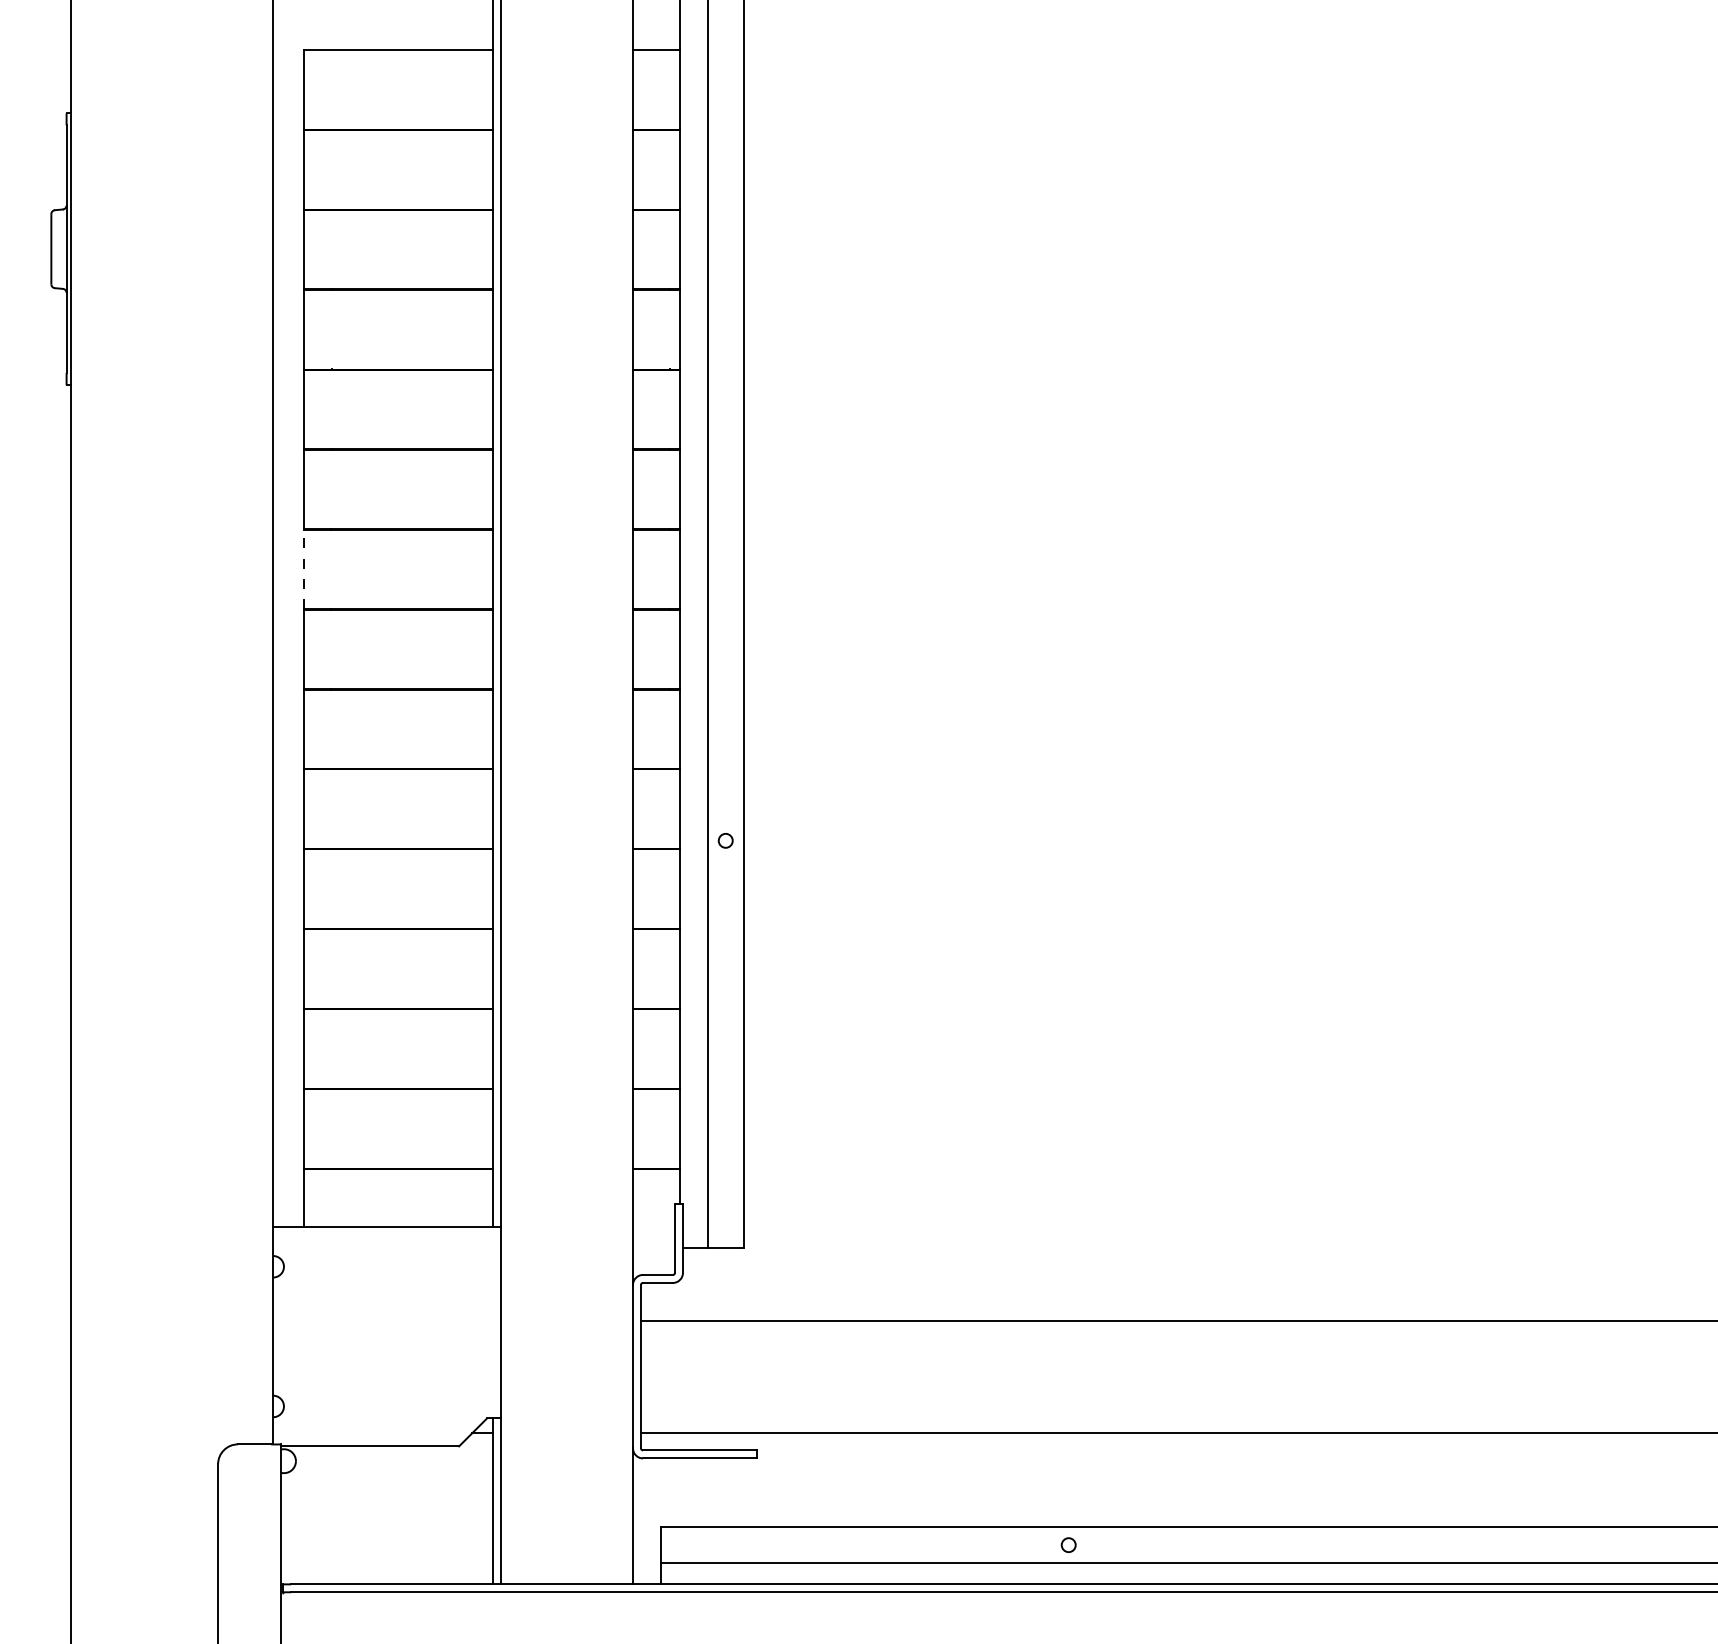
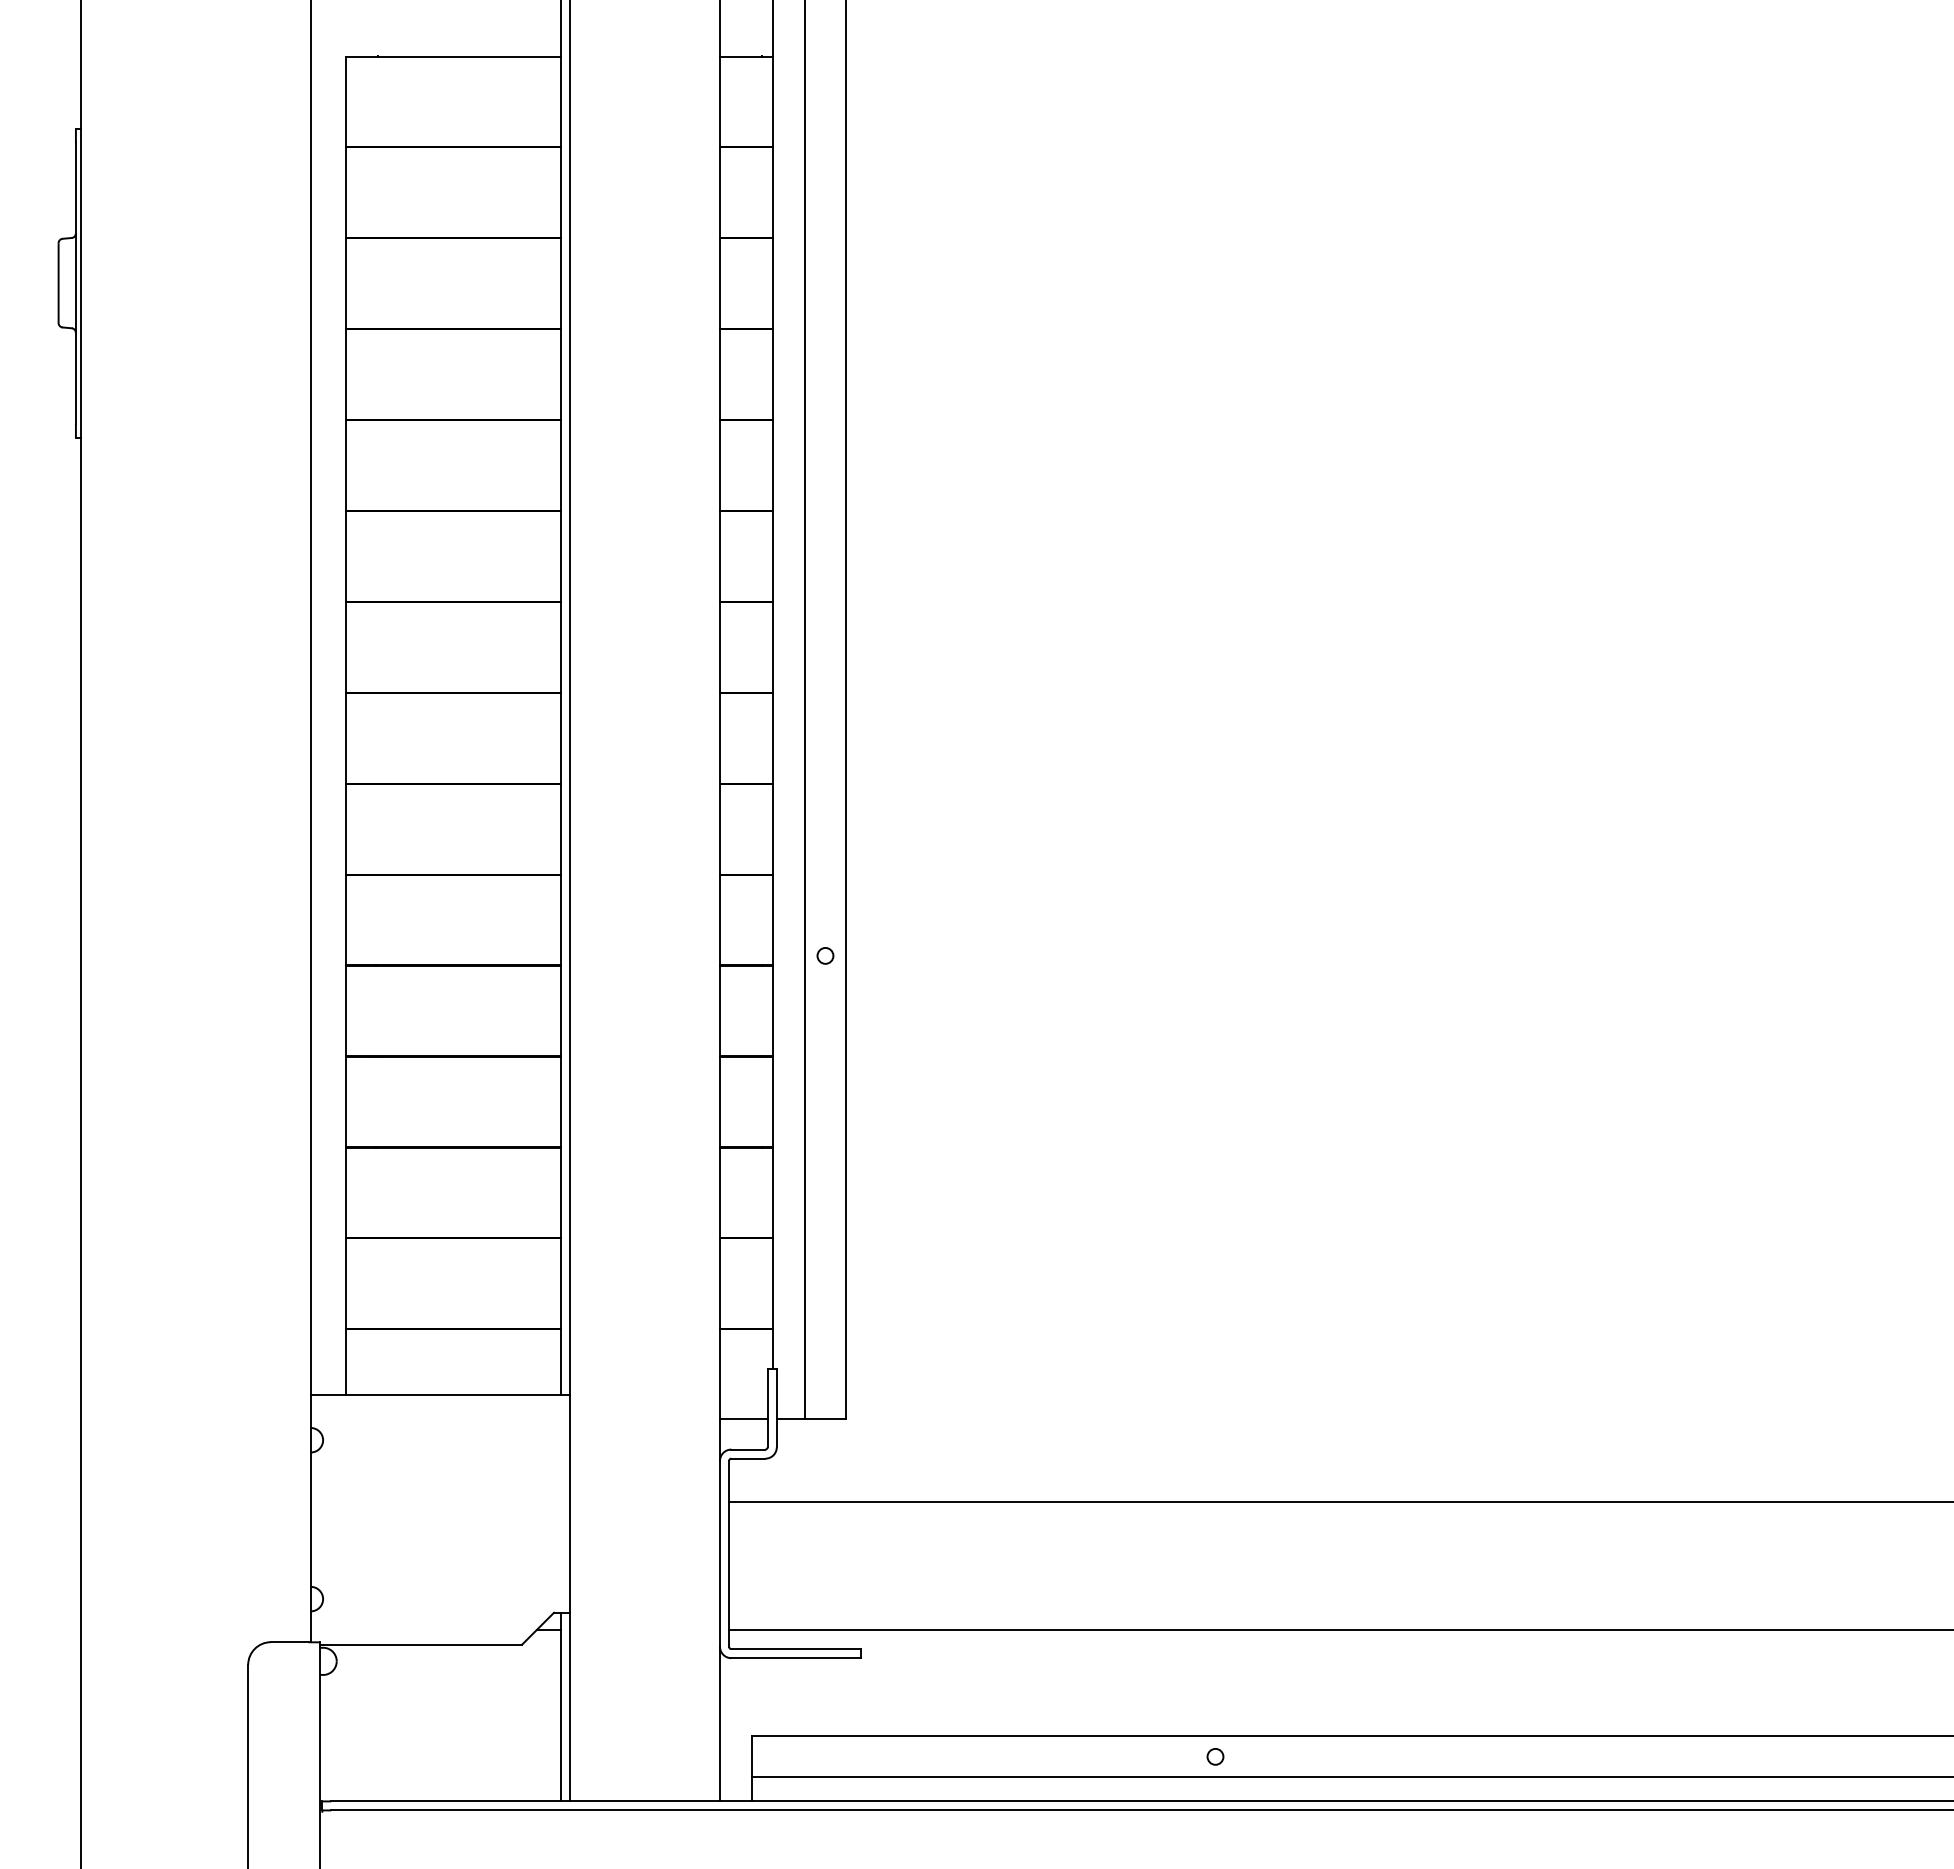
line: (303, 568) -> (345, 646), dashed -> solid
line: (653, 1248) -> (743, 1419), added

